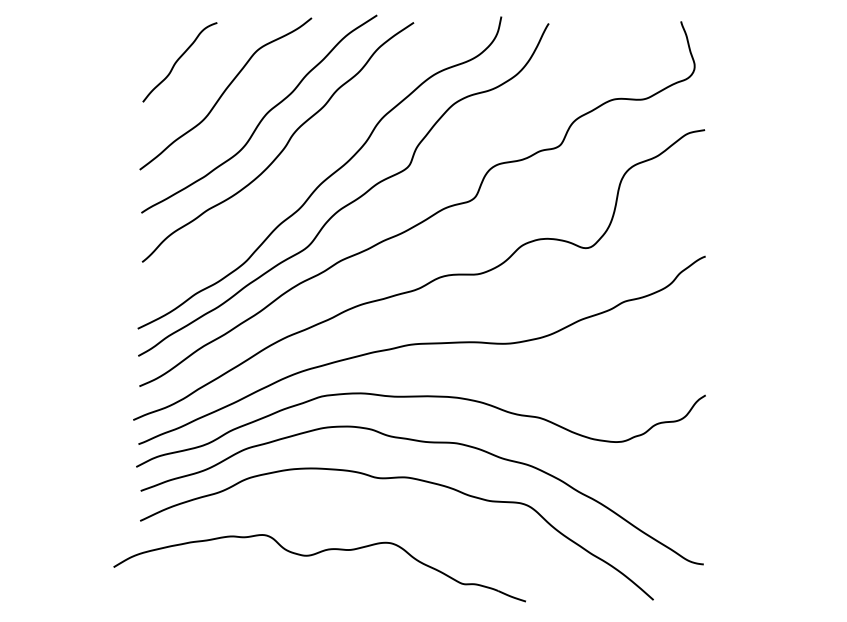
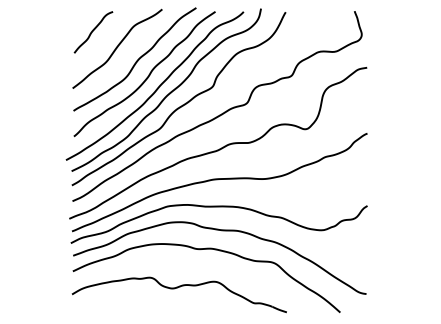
curve: (302, 167) -> (157, 87), added
part: (316, 555) -> (177, 288), moved

